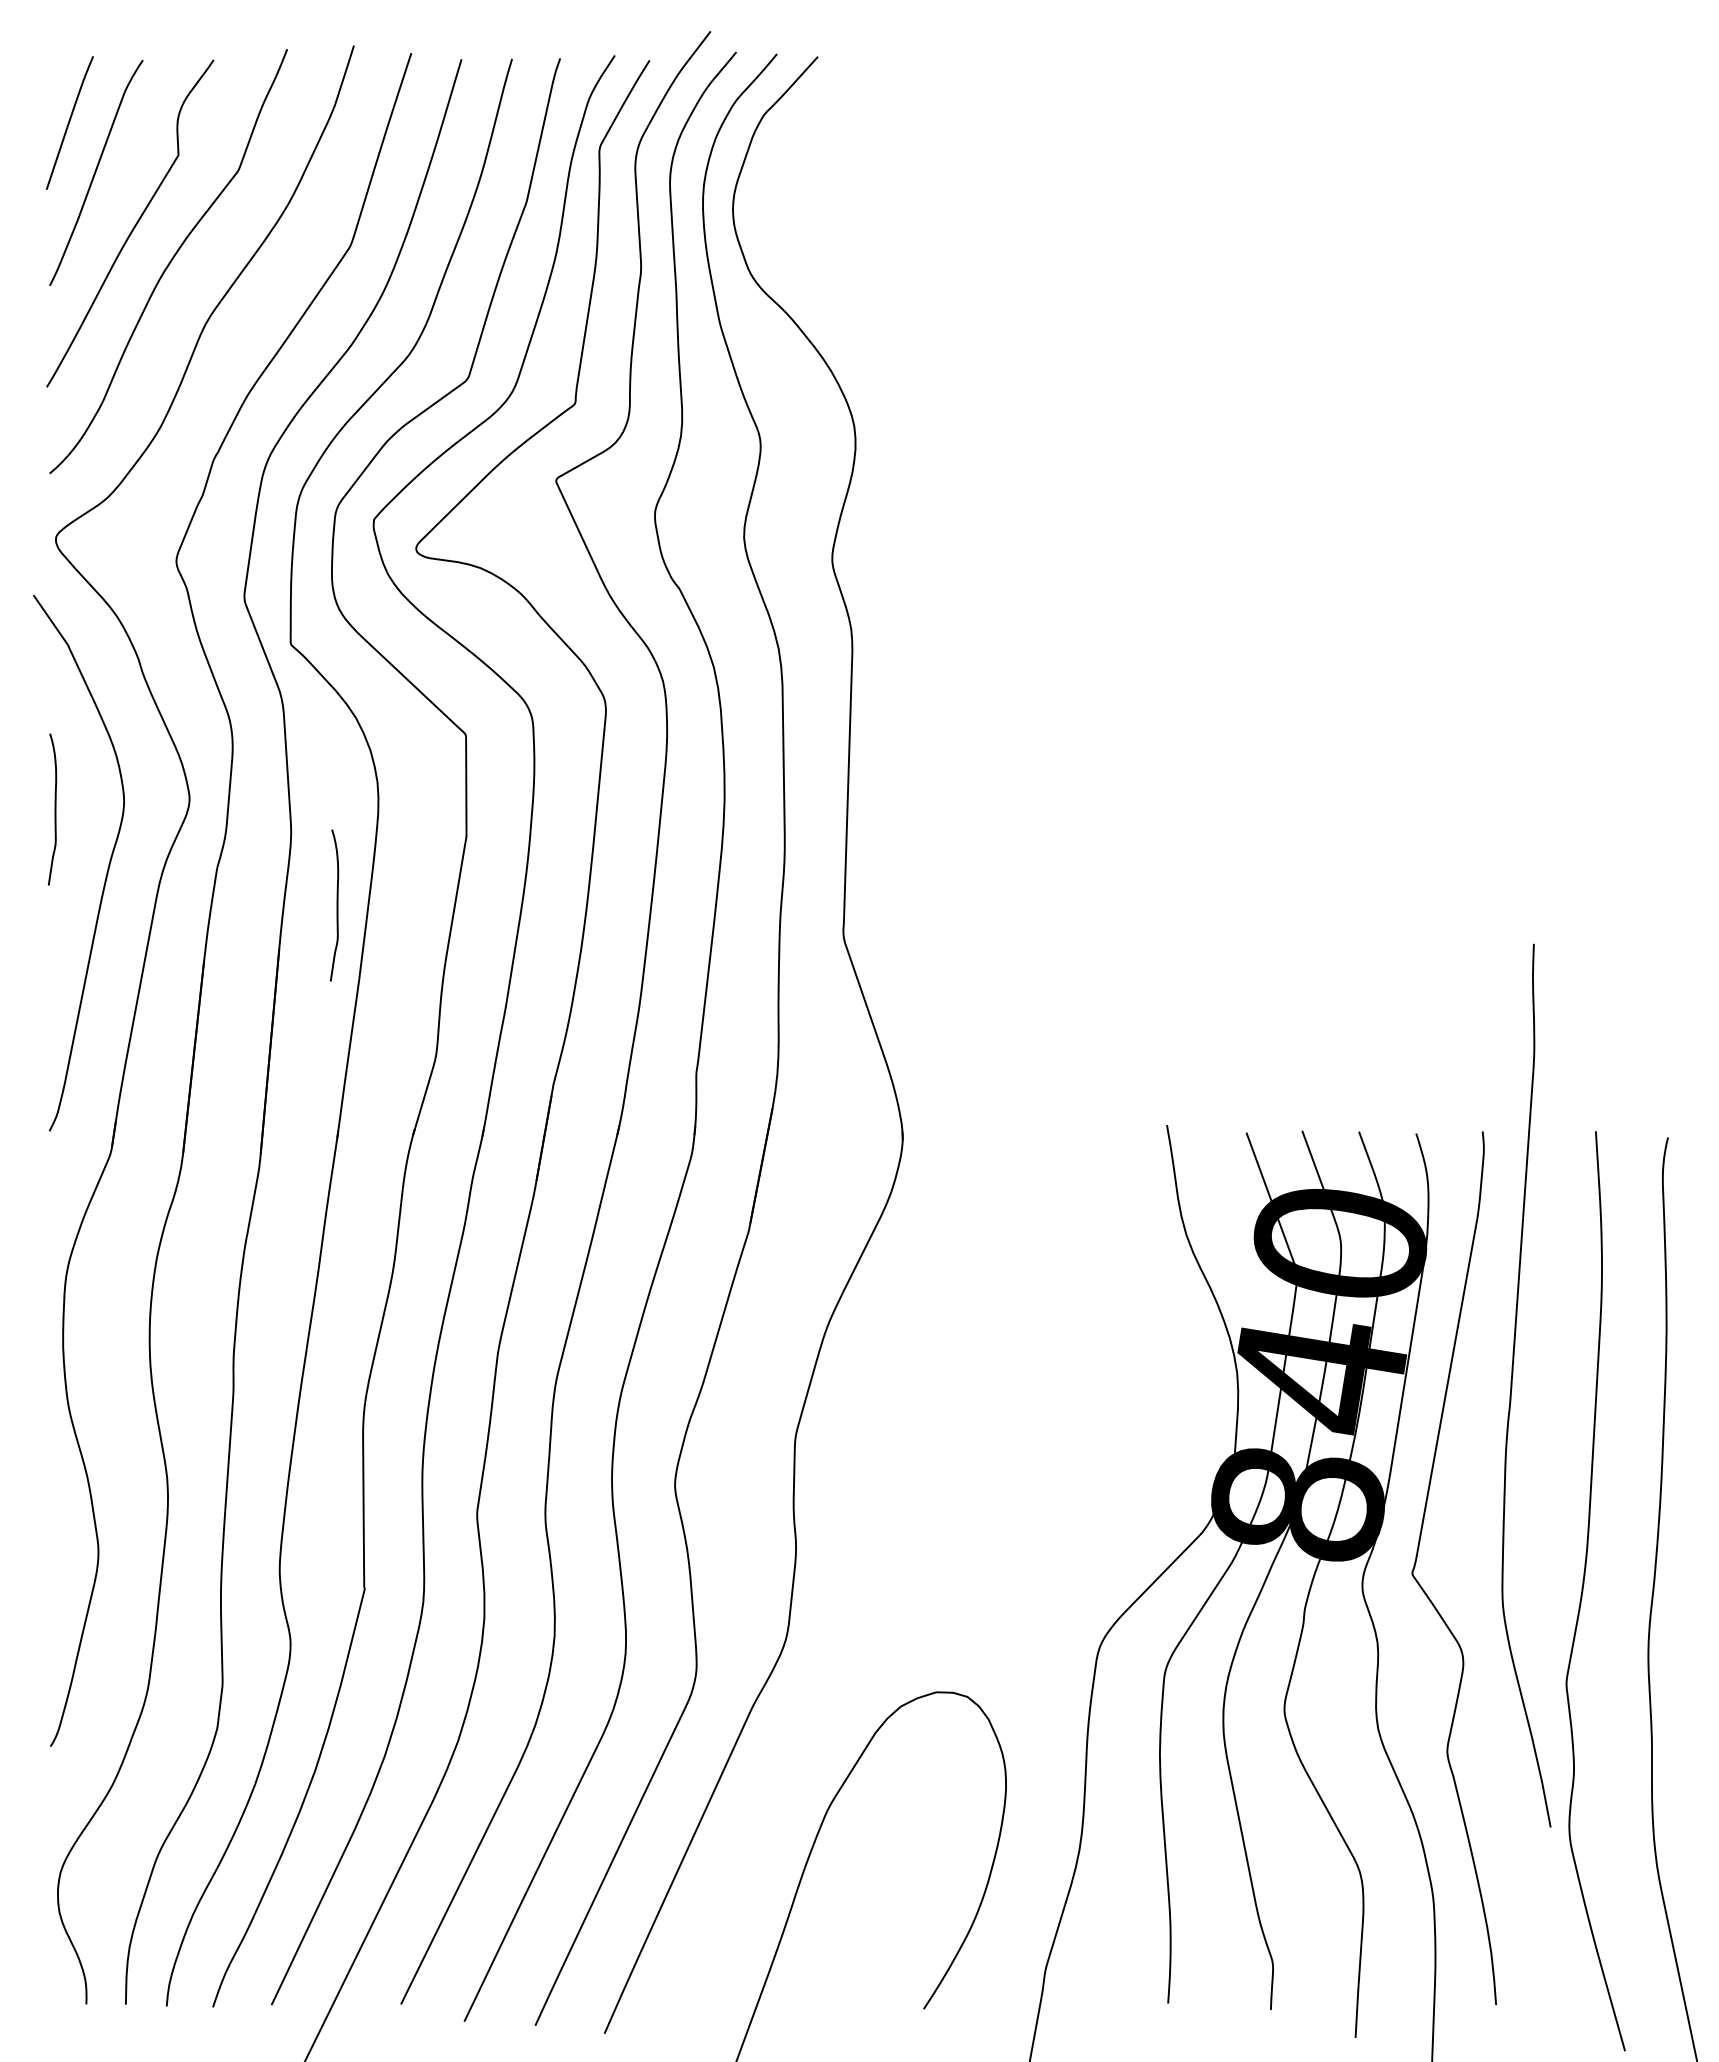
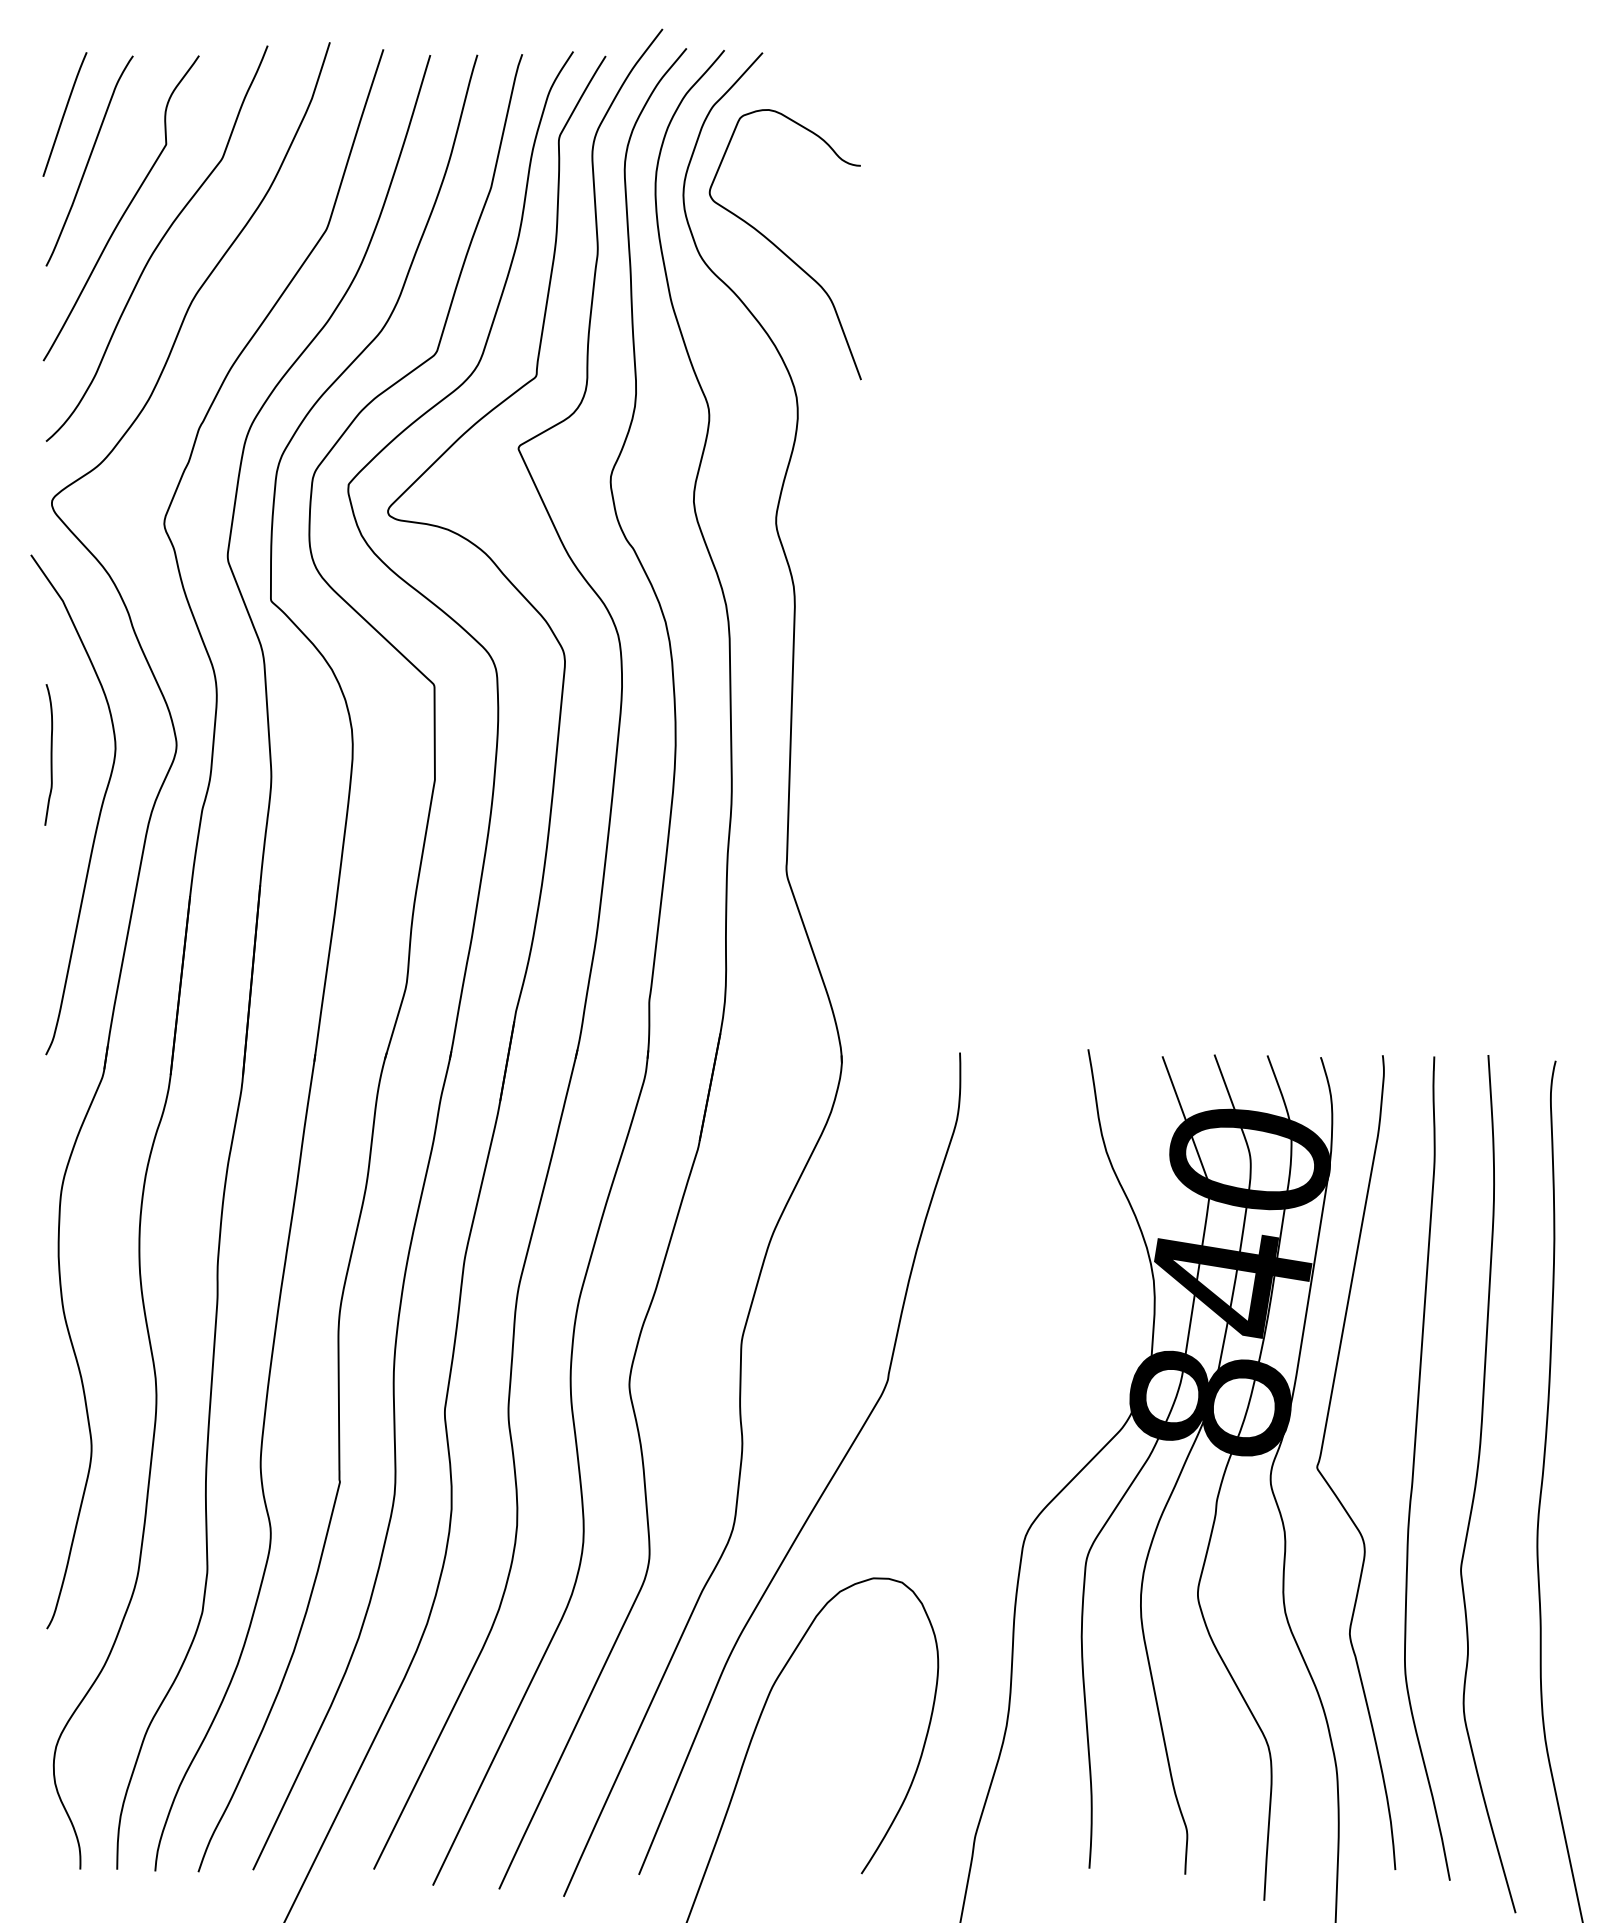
curve: (837, 267) -> (780, 249), added
curve: (336, 905) -> (313, 844), removed
curve: (1512, 1385) -> (1414, 1468), moved
curve: (887, 1590) -> (827, 1483), added

